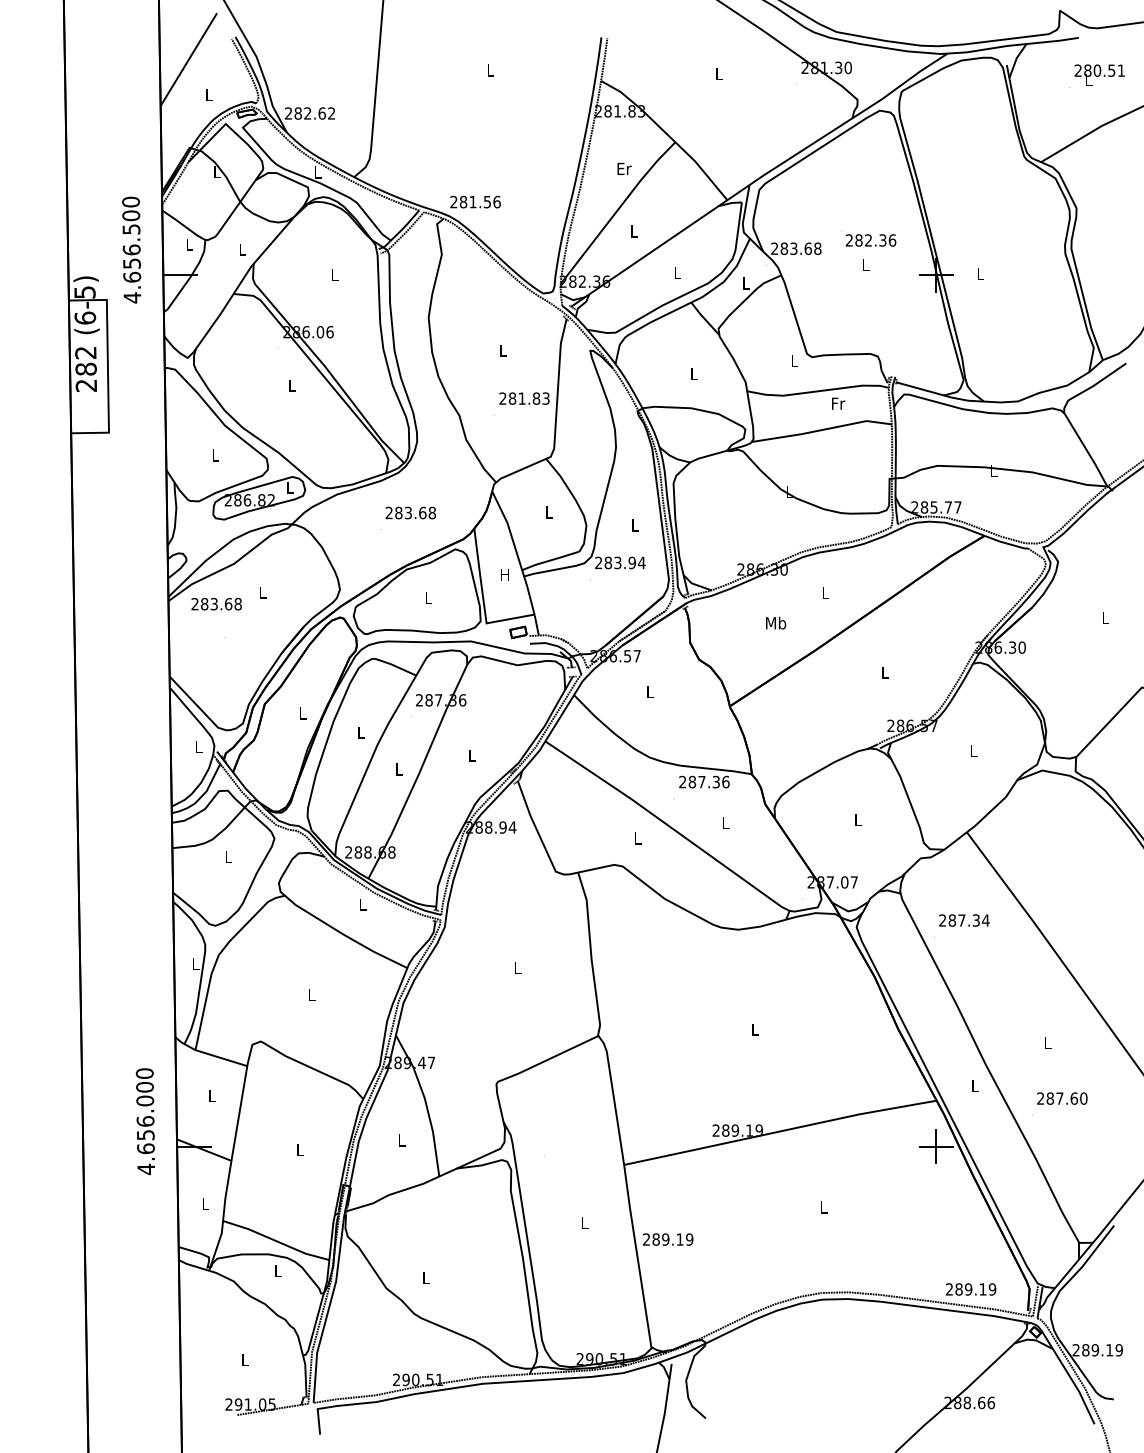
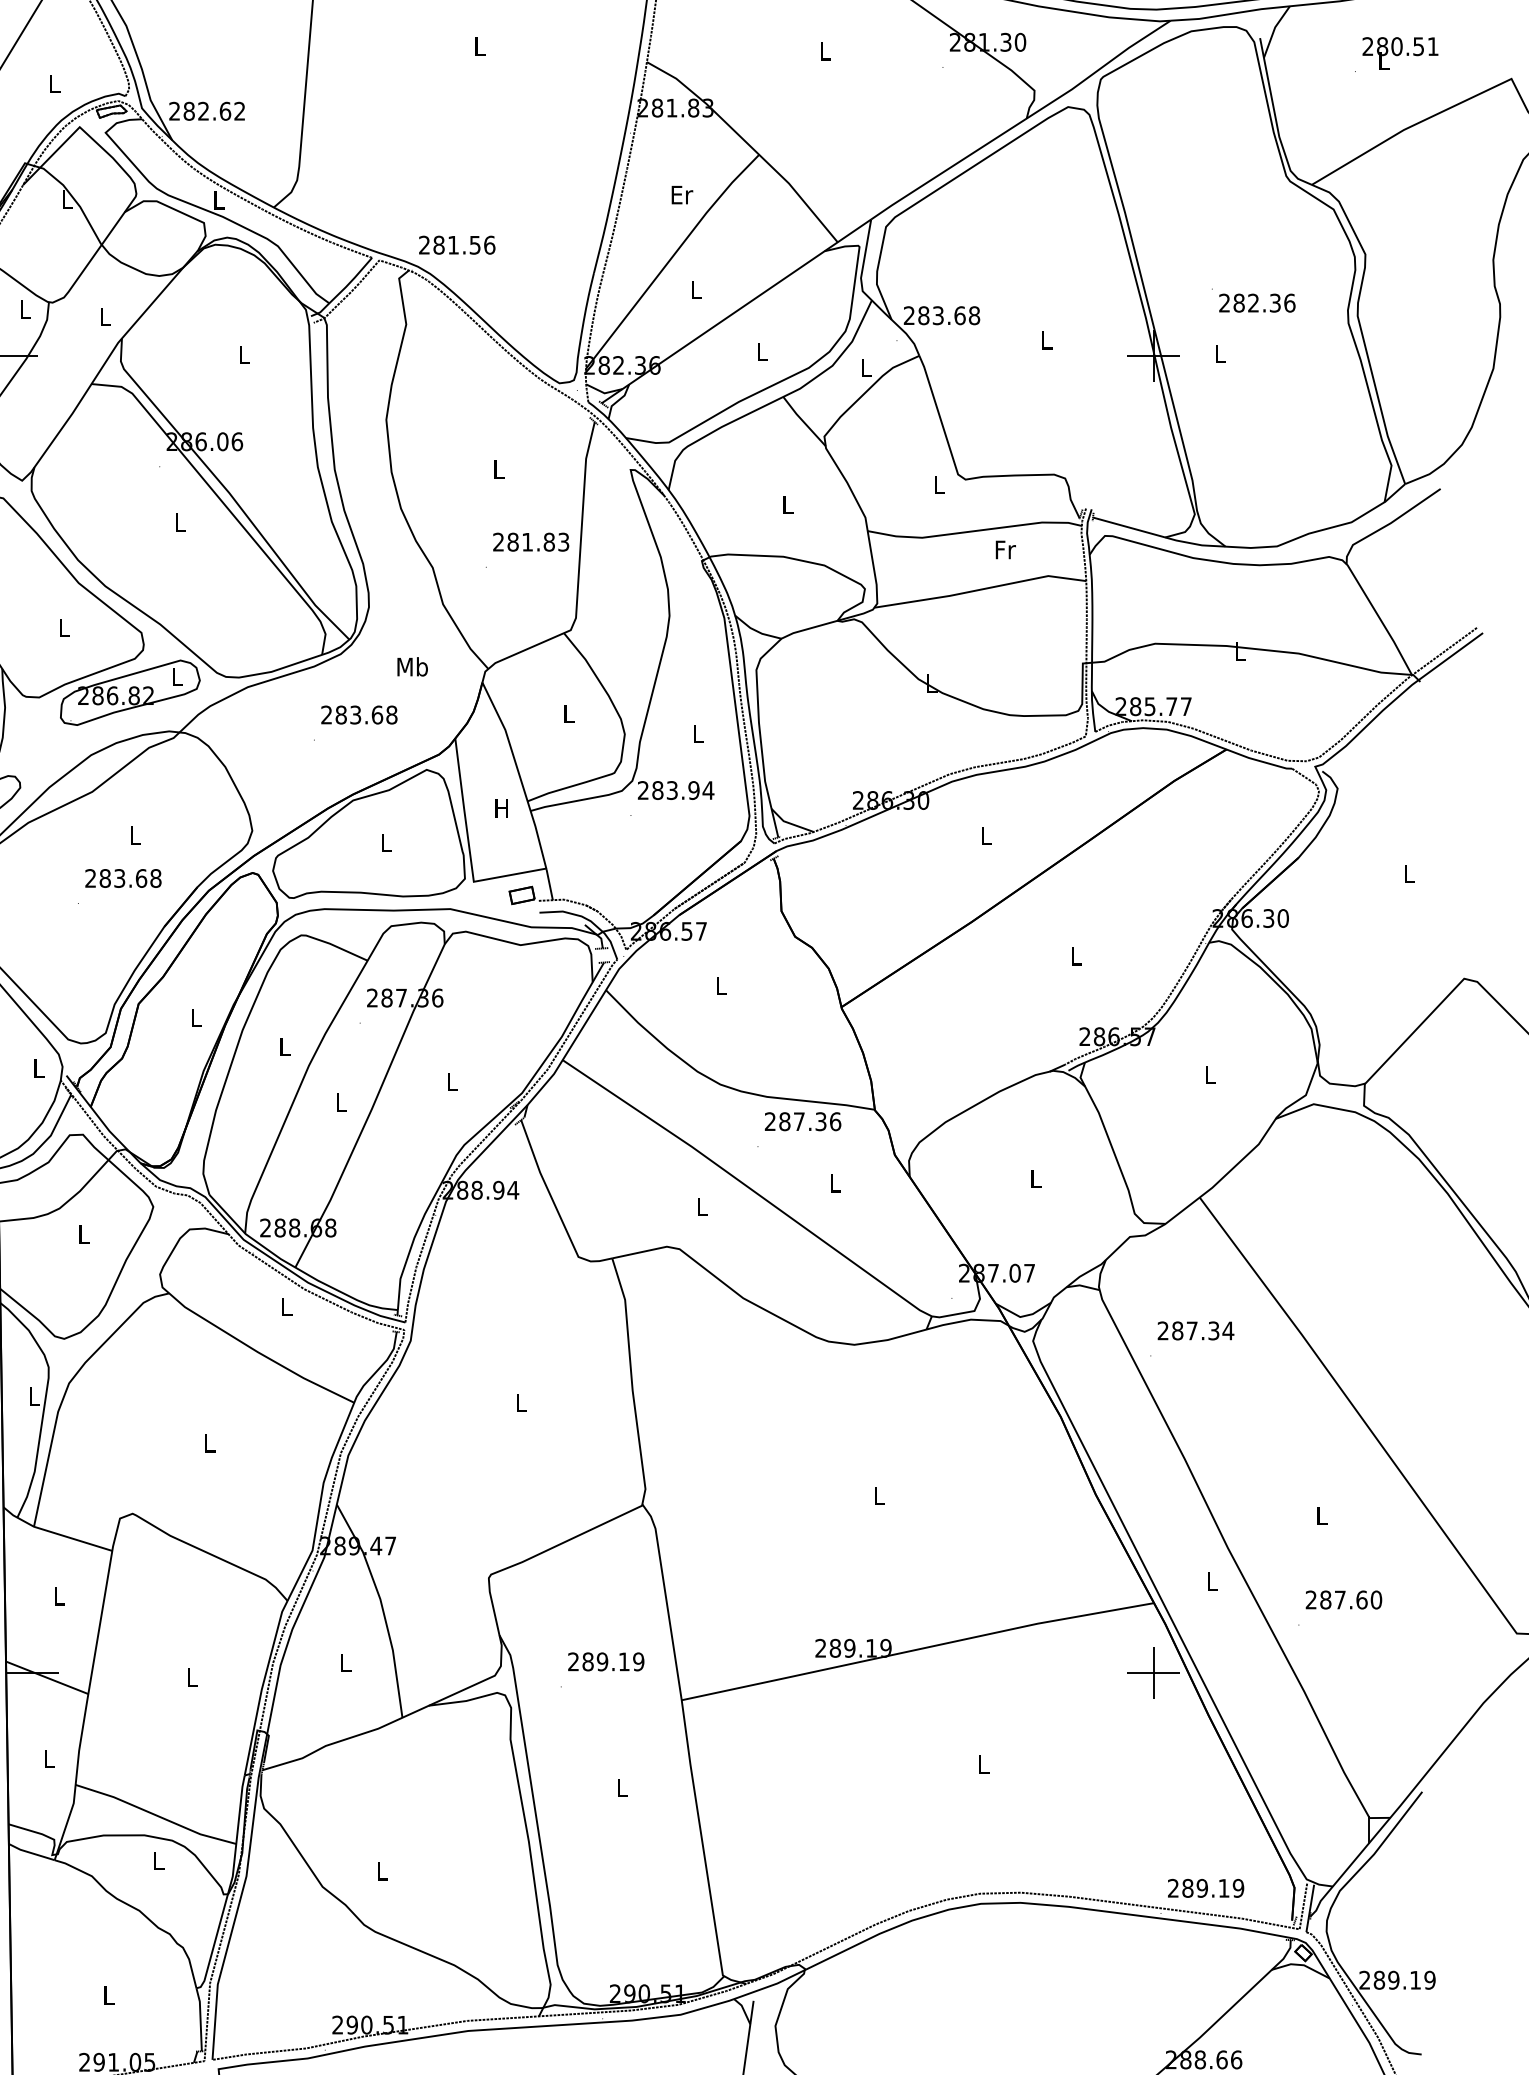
text: (868, 238) -> (1253, 300), moved
text: (216, 604) -> (123, 878), moved
text: (776, 622) -> (413, 665), moved
text: (668, 1239) -> (606, 1661), moved

